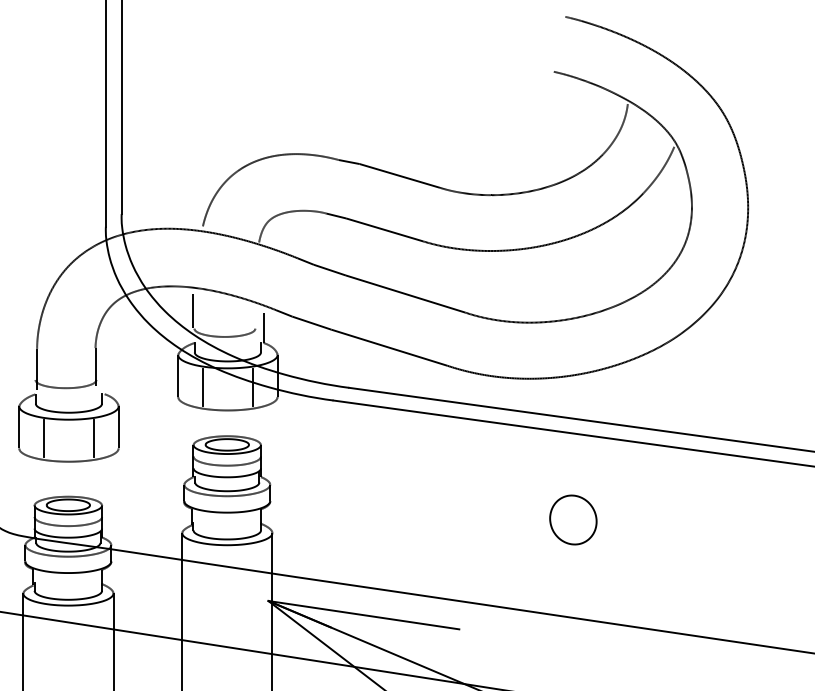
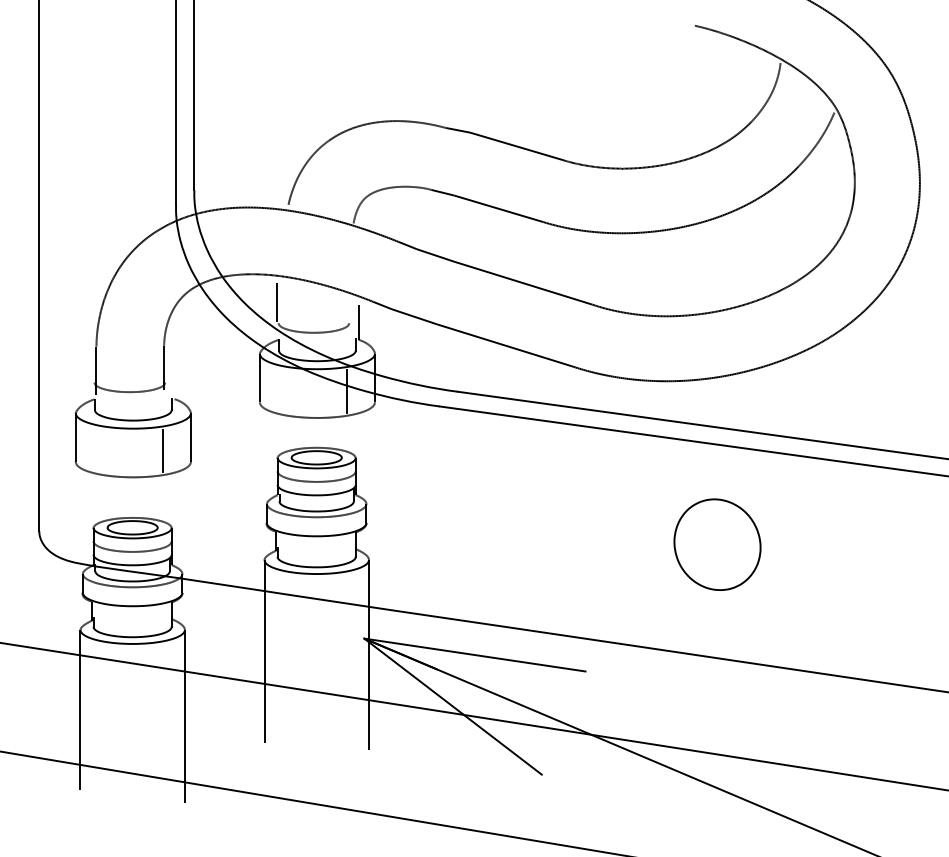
line: (202, 387) -> (288, 391), removed
line: (44, 438) -> (104, 450), removed
part: (573, 519) -> (717, 544), size x1.6

